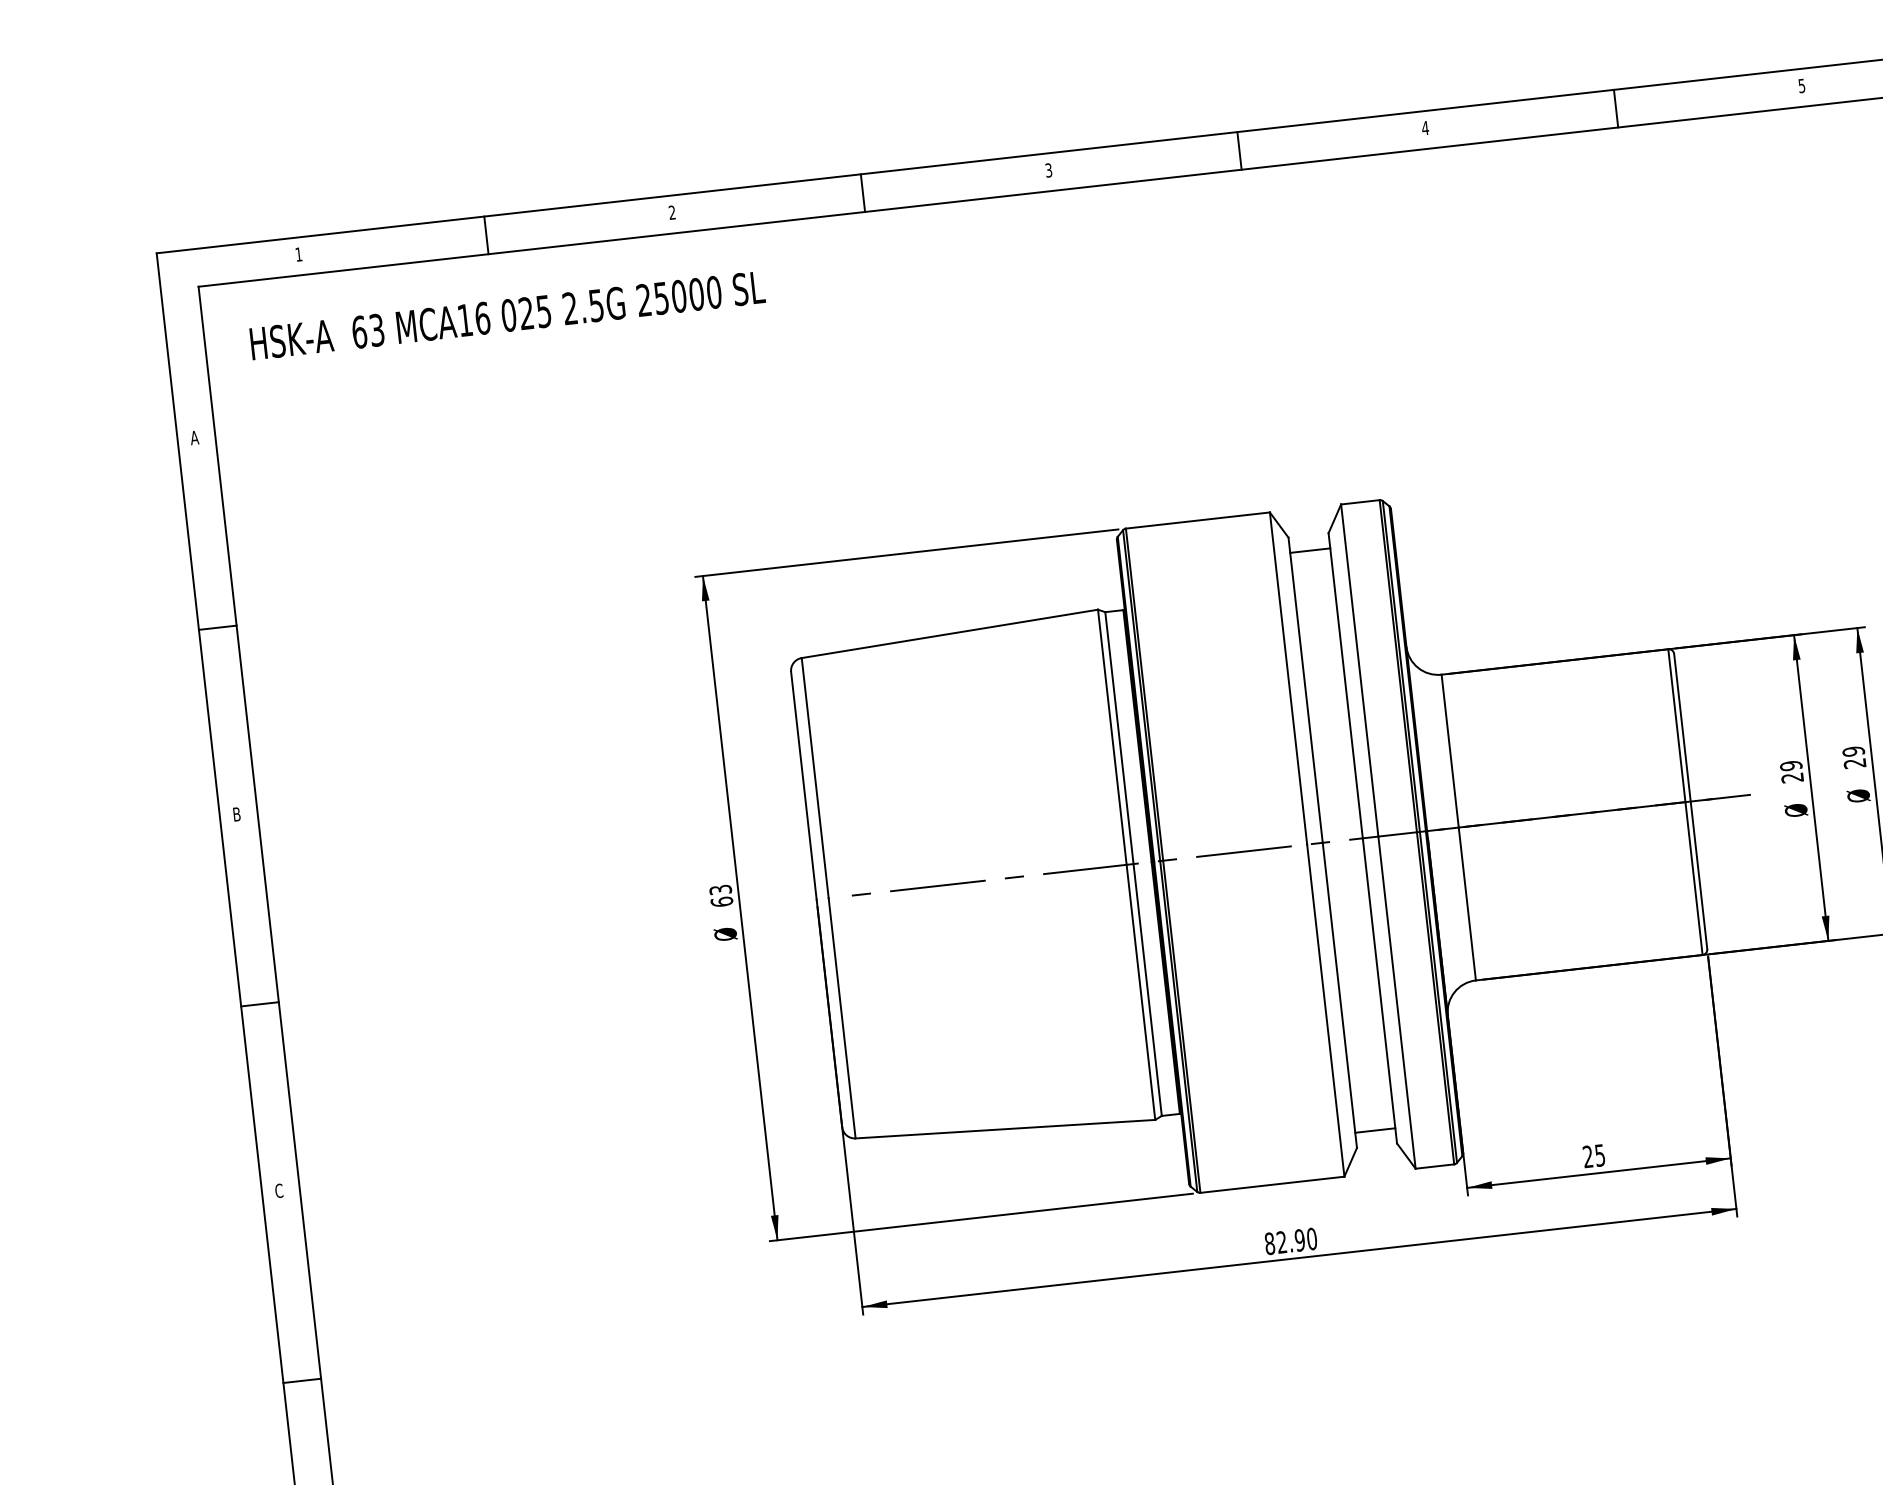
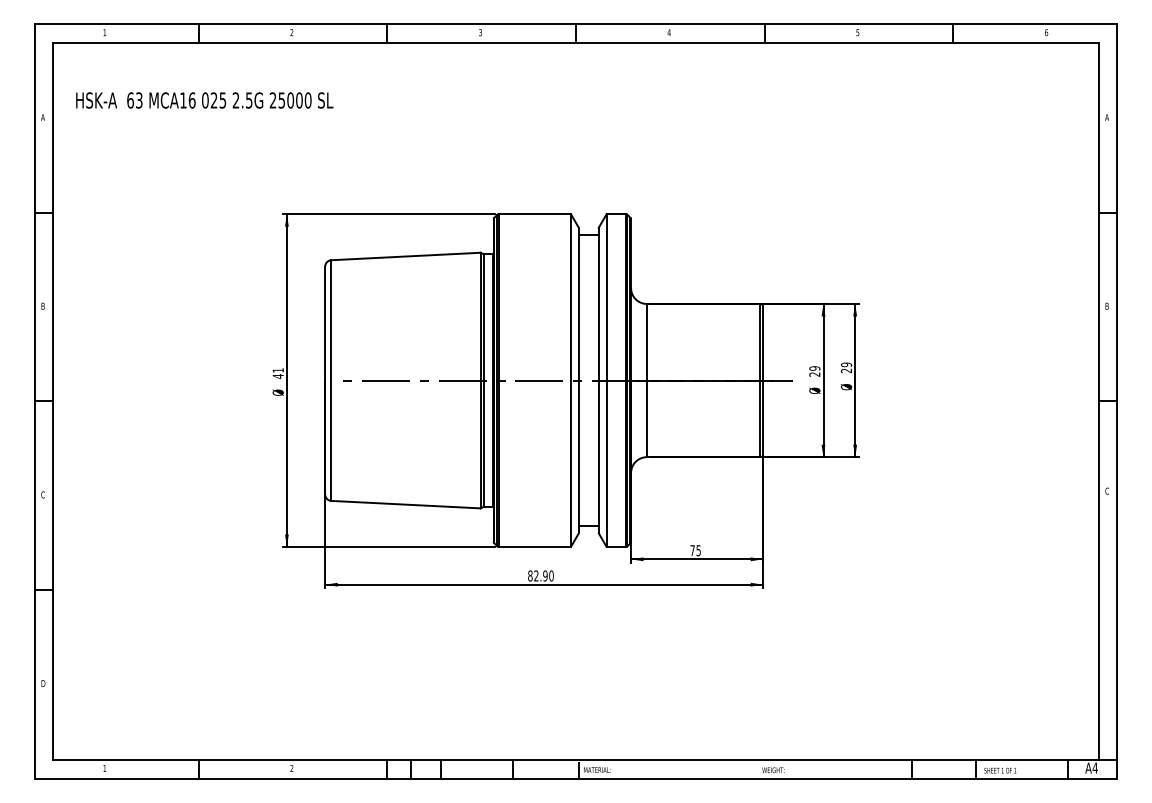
text: (507, 315) -> (204, 100), moved
text: (719, 896) -> (277, 373), 63 -> 41
text: (1587, 1156) -> (692, 550), 25 -> 75

